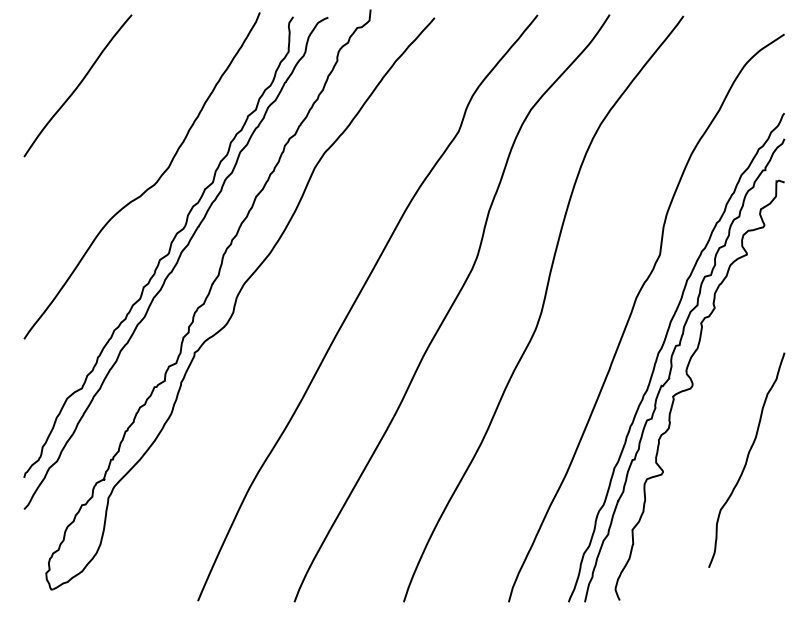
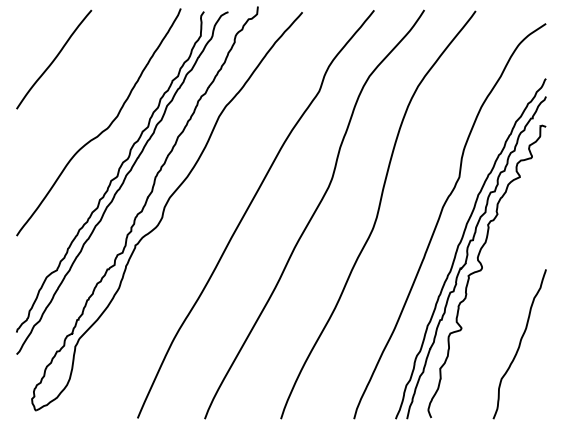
curve: (746, 460) -> (519, 344), moved

